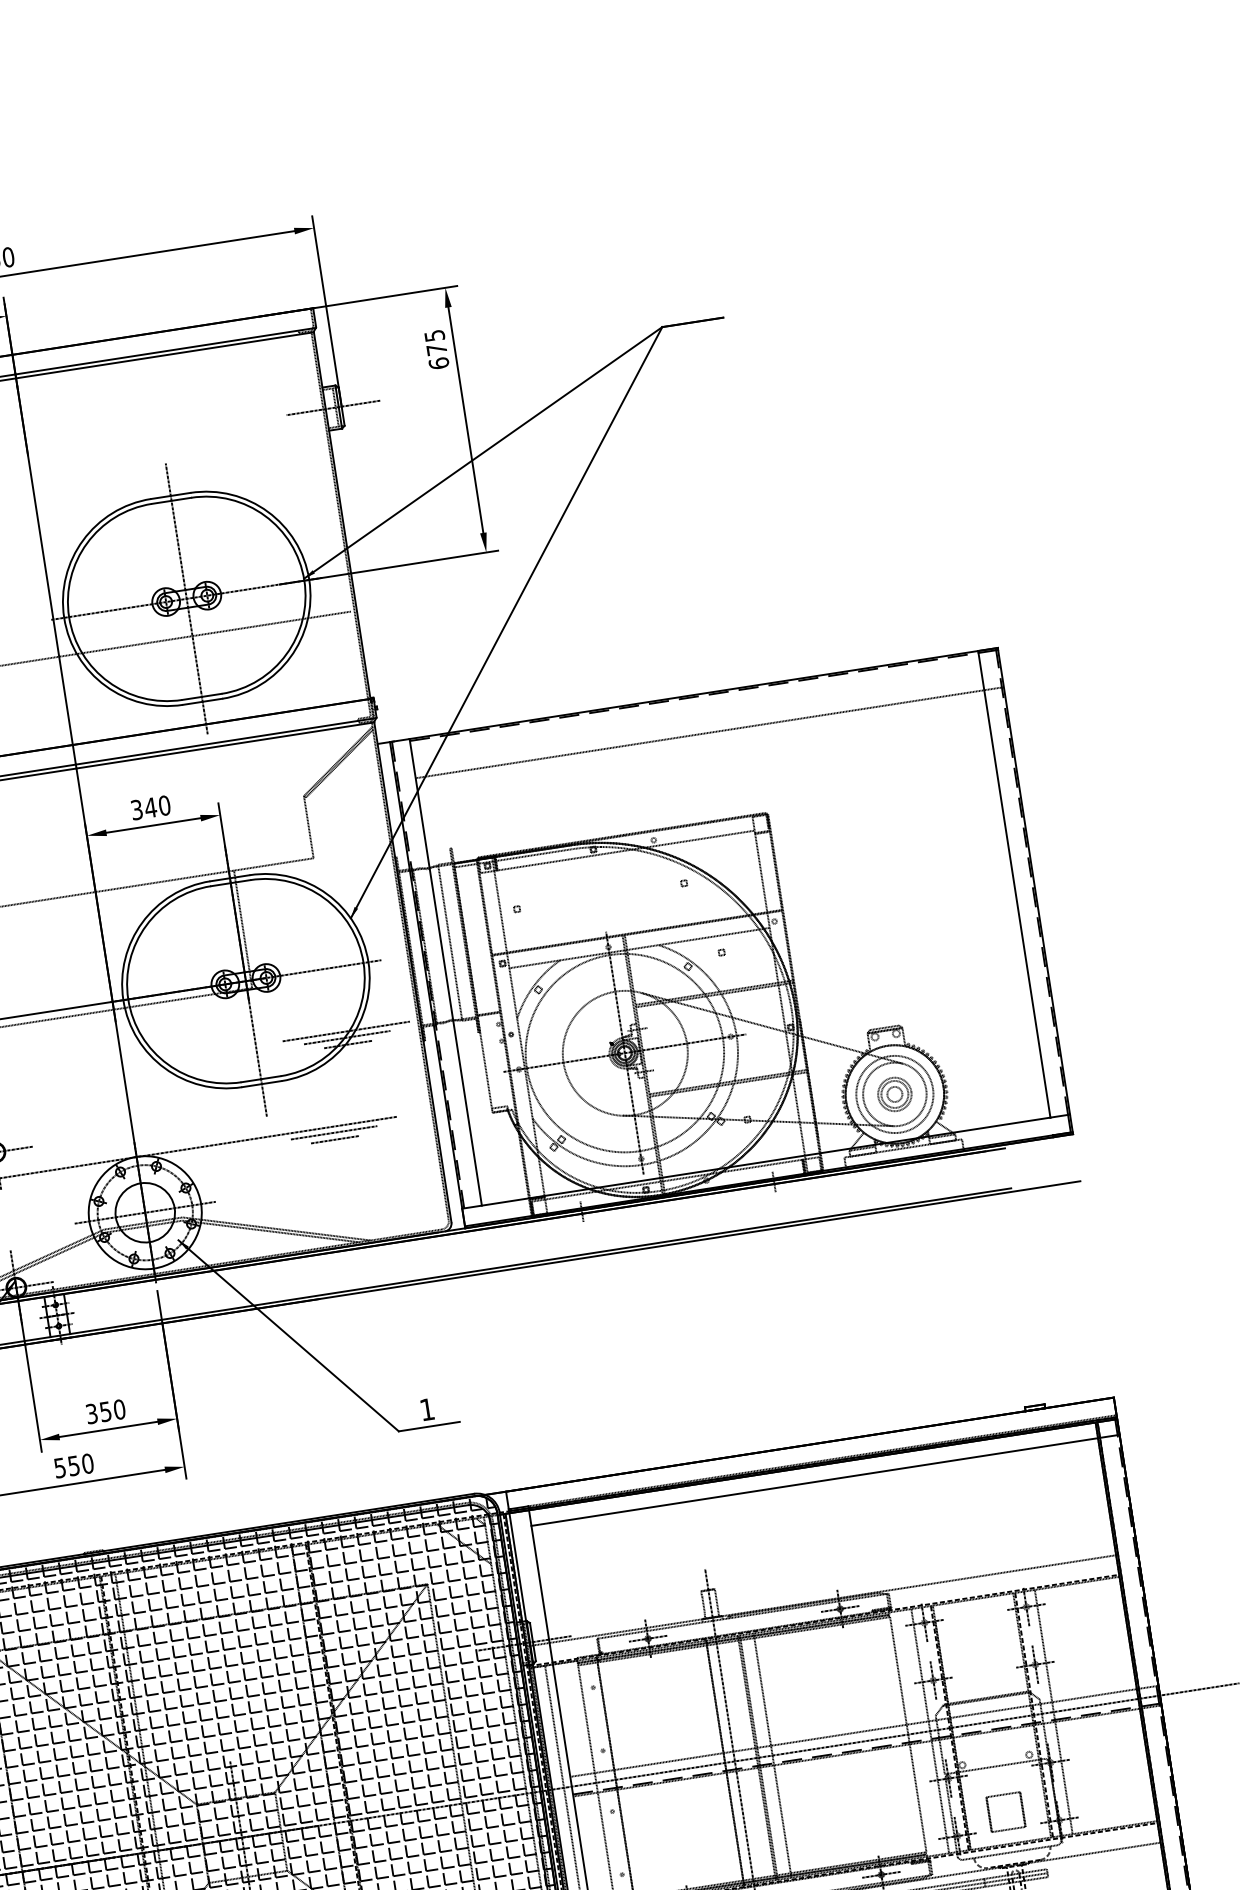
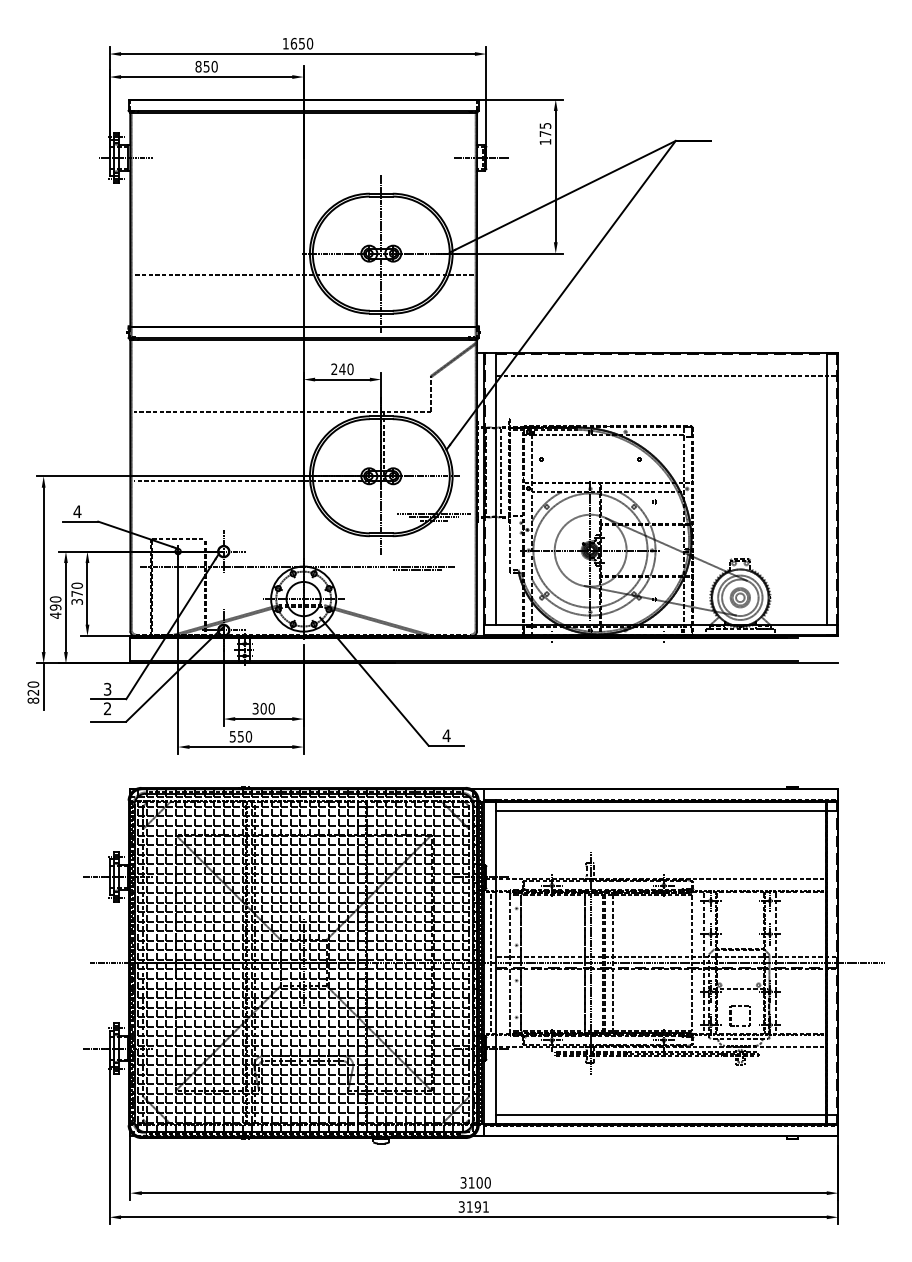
text: (438, 362) -> (545, 141), 675 -> 175
text: (137, 810) -> (334, 369), 340 -> 240
line: (335, 1140) -> (418, 574), removed
text: (426, 1409) -> (446, 735), 1 -> 4
text: (105, 1411) -> (263, 708), 350 -> 300

